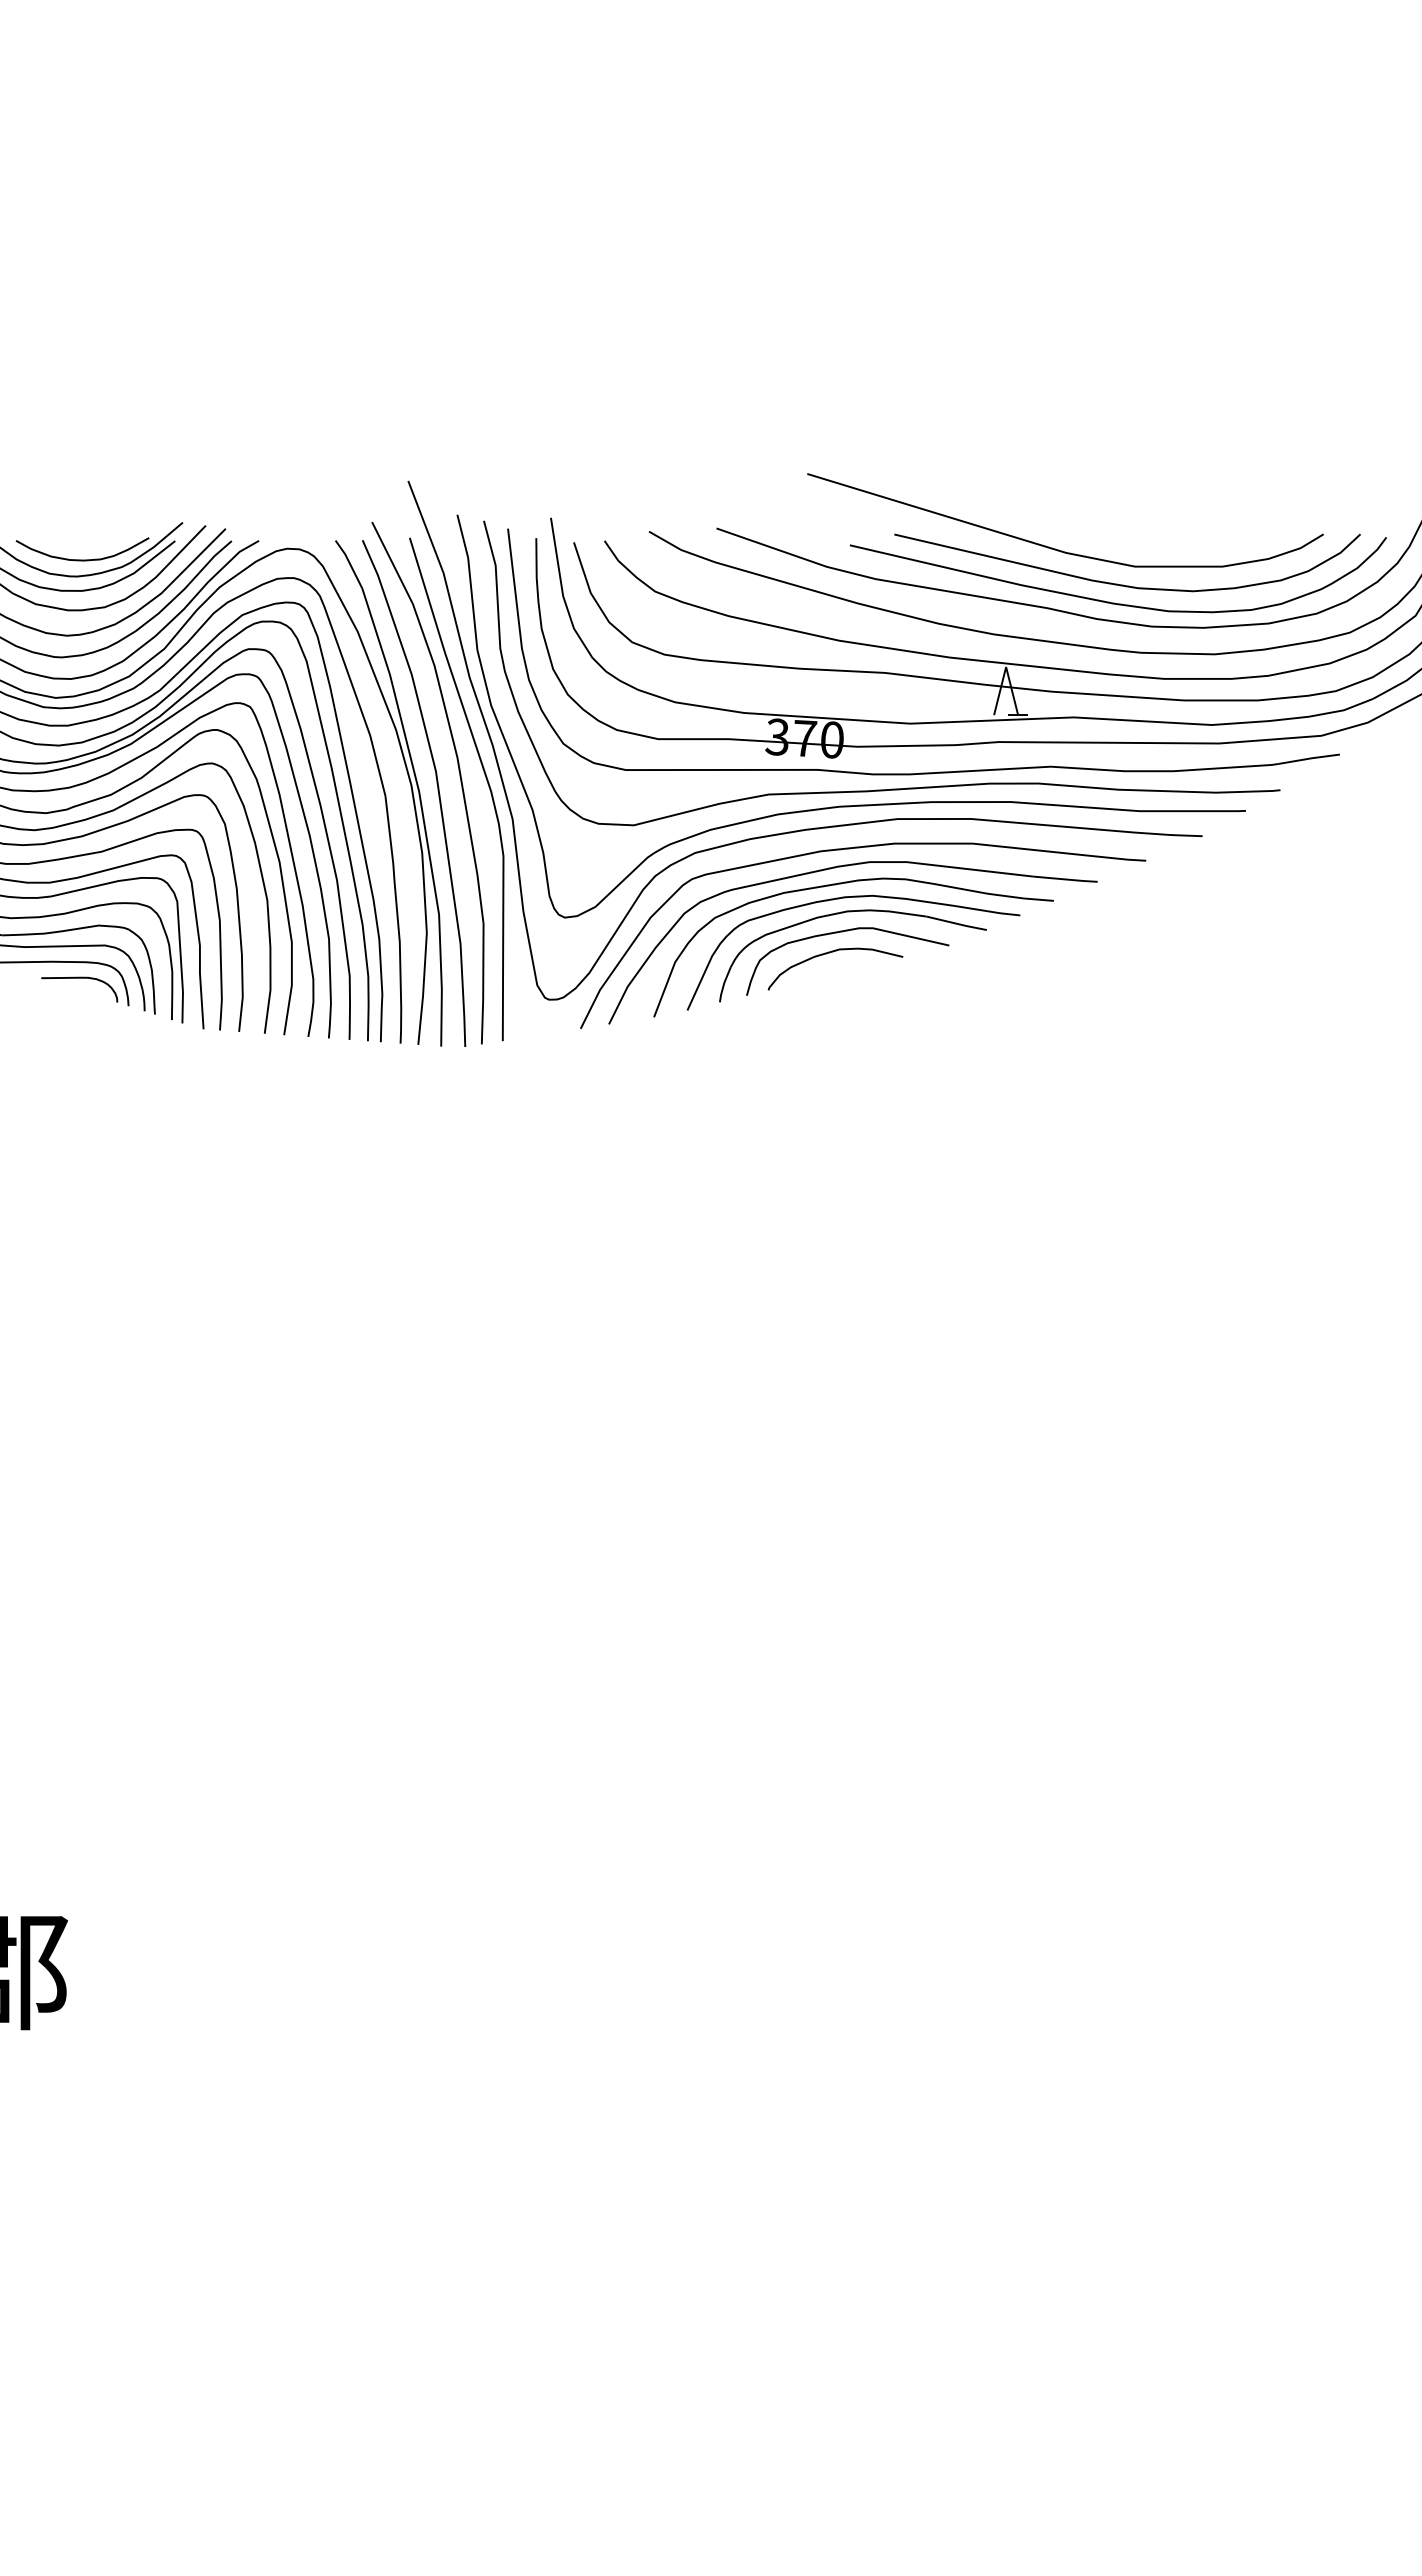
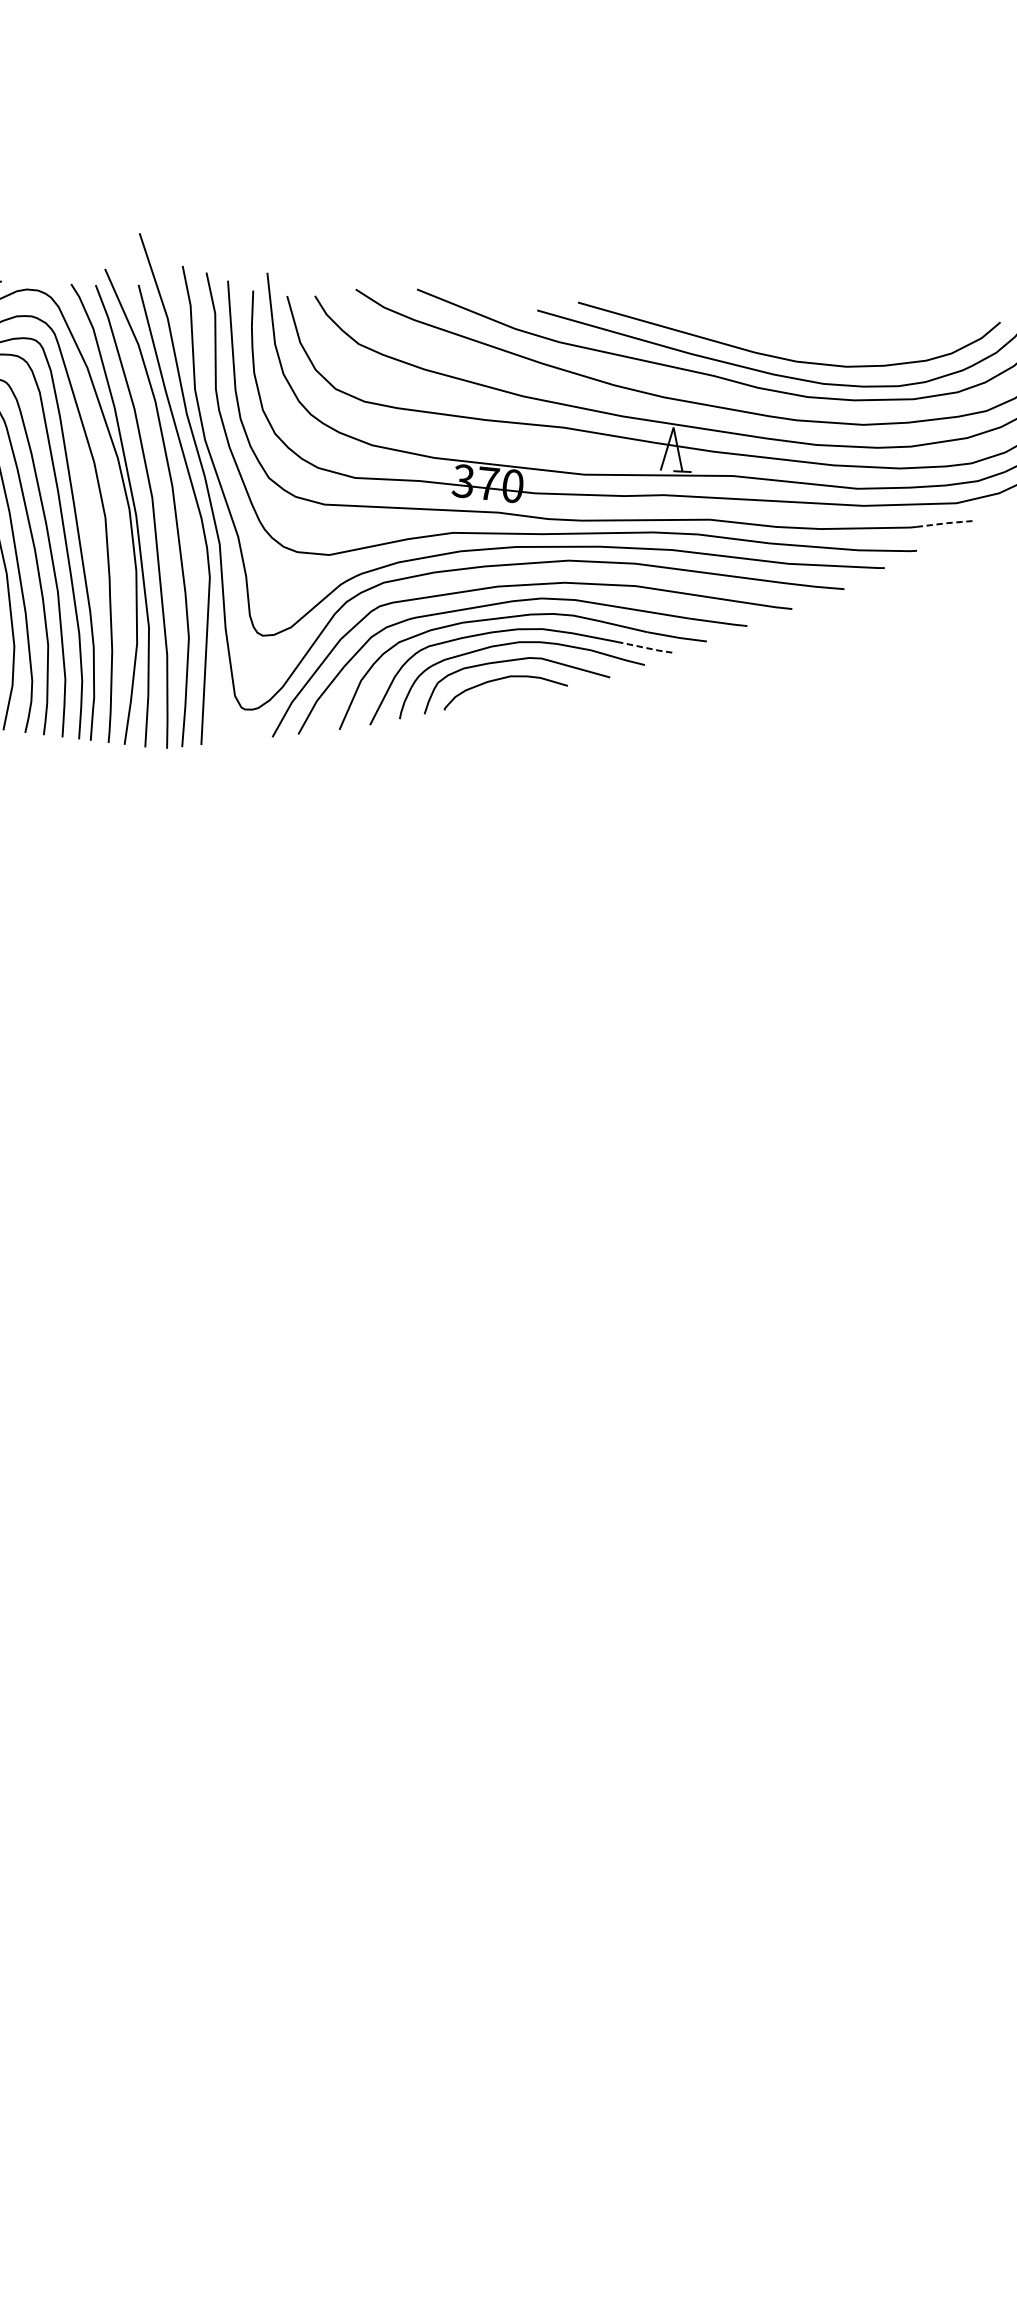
curve: (1059, 549) -> (727, 323), removed
line: (1310, 758) -> (945, 523), solid -> dashed
line: (988, 911) -> (647, 648), solid -> dashed

